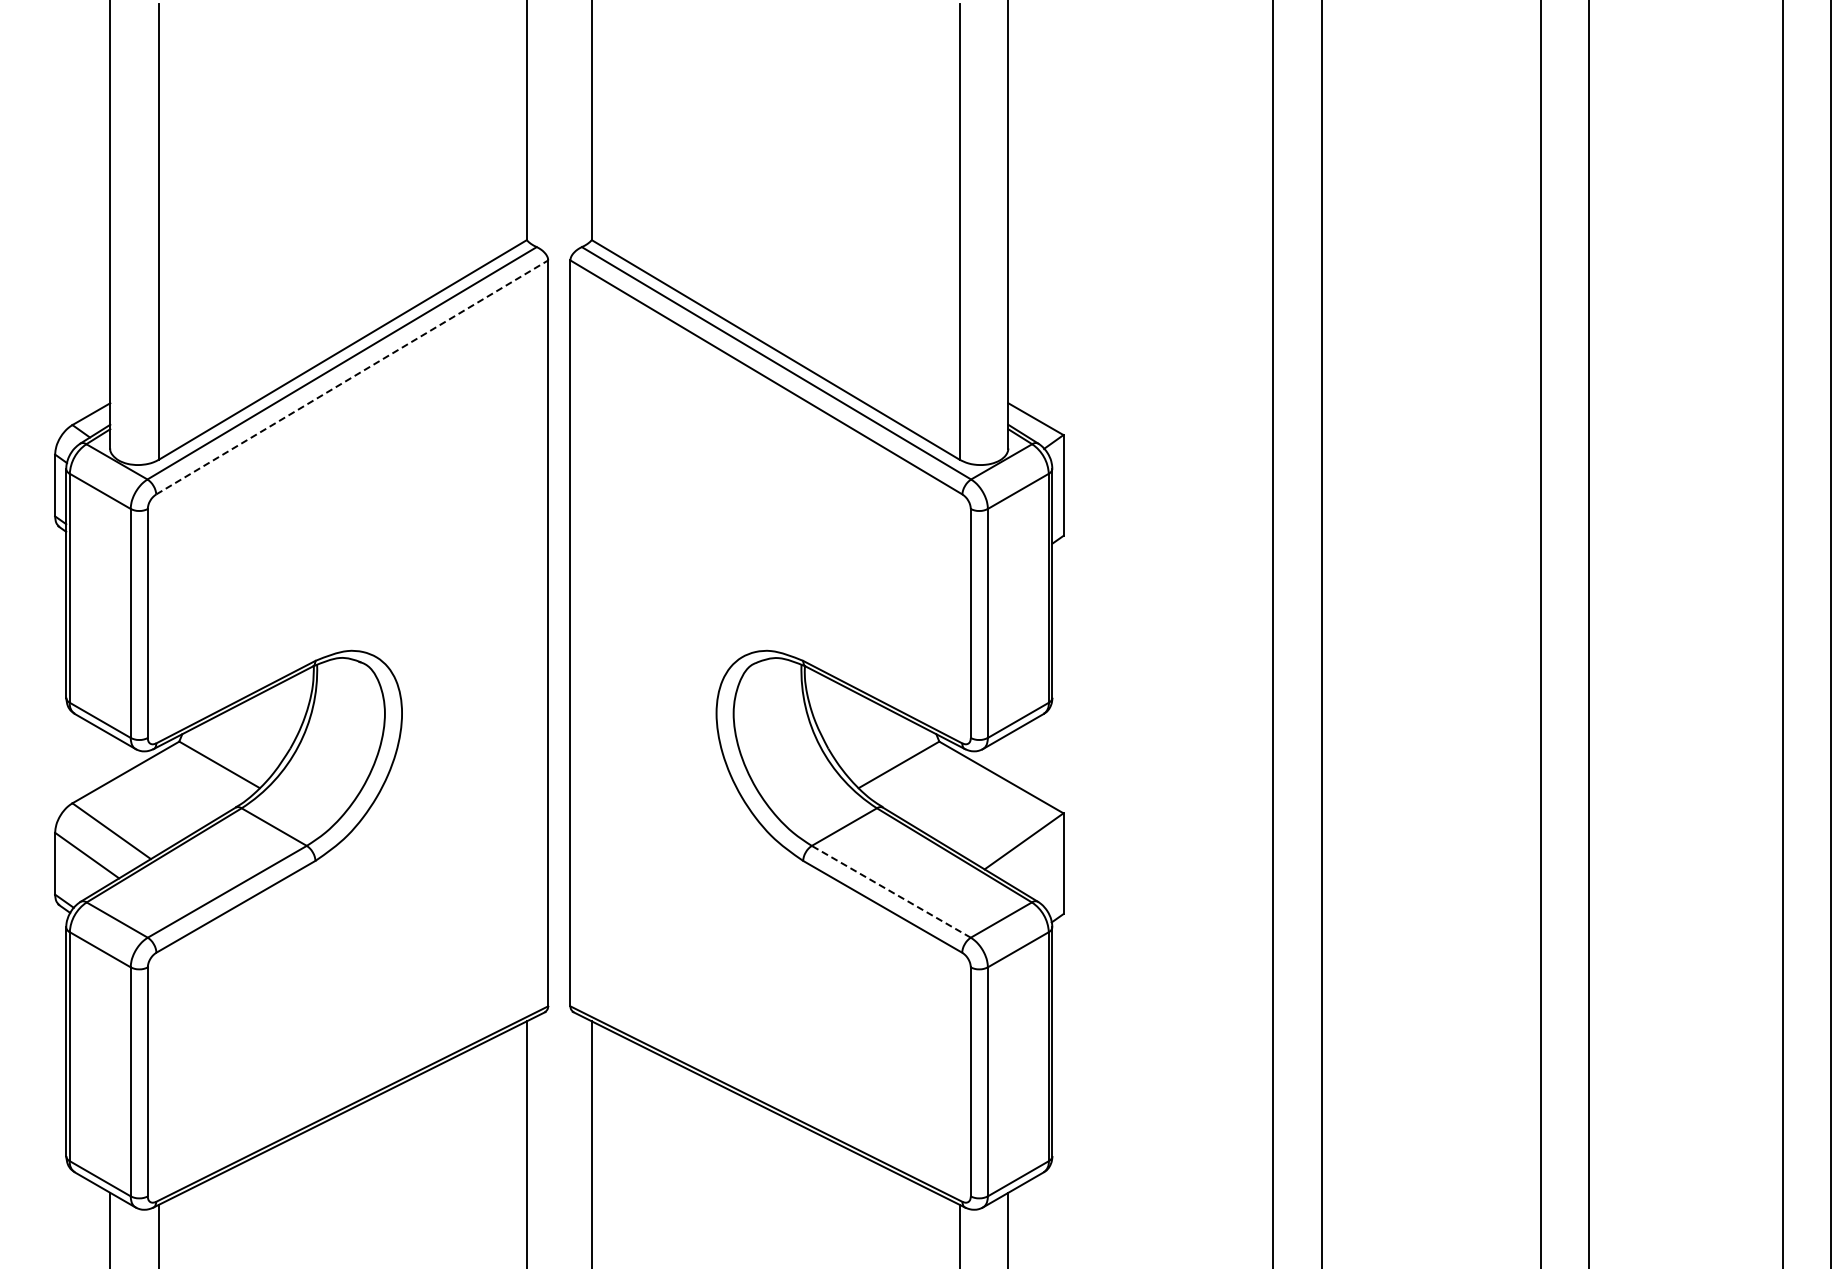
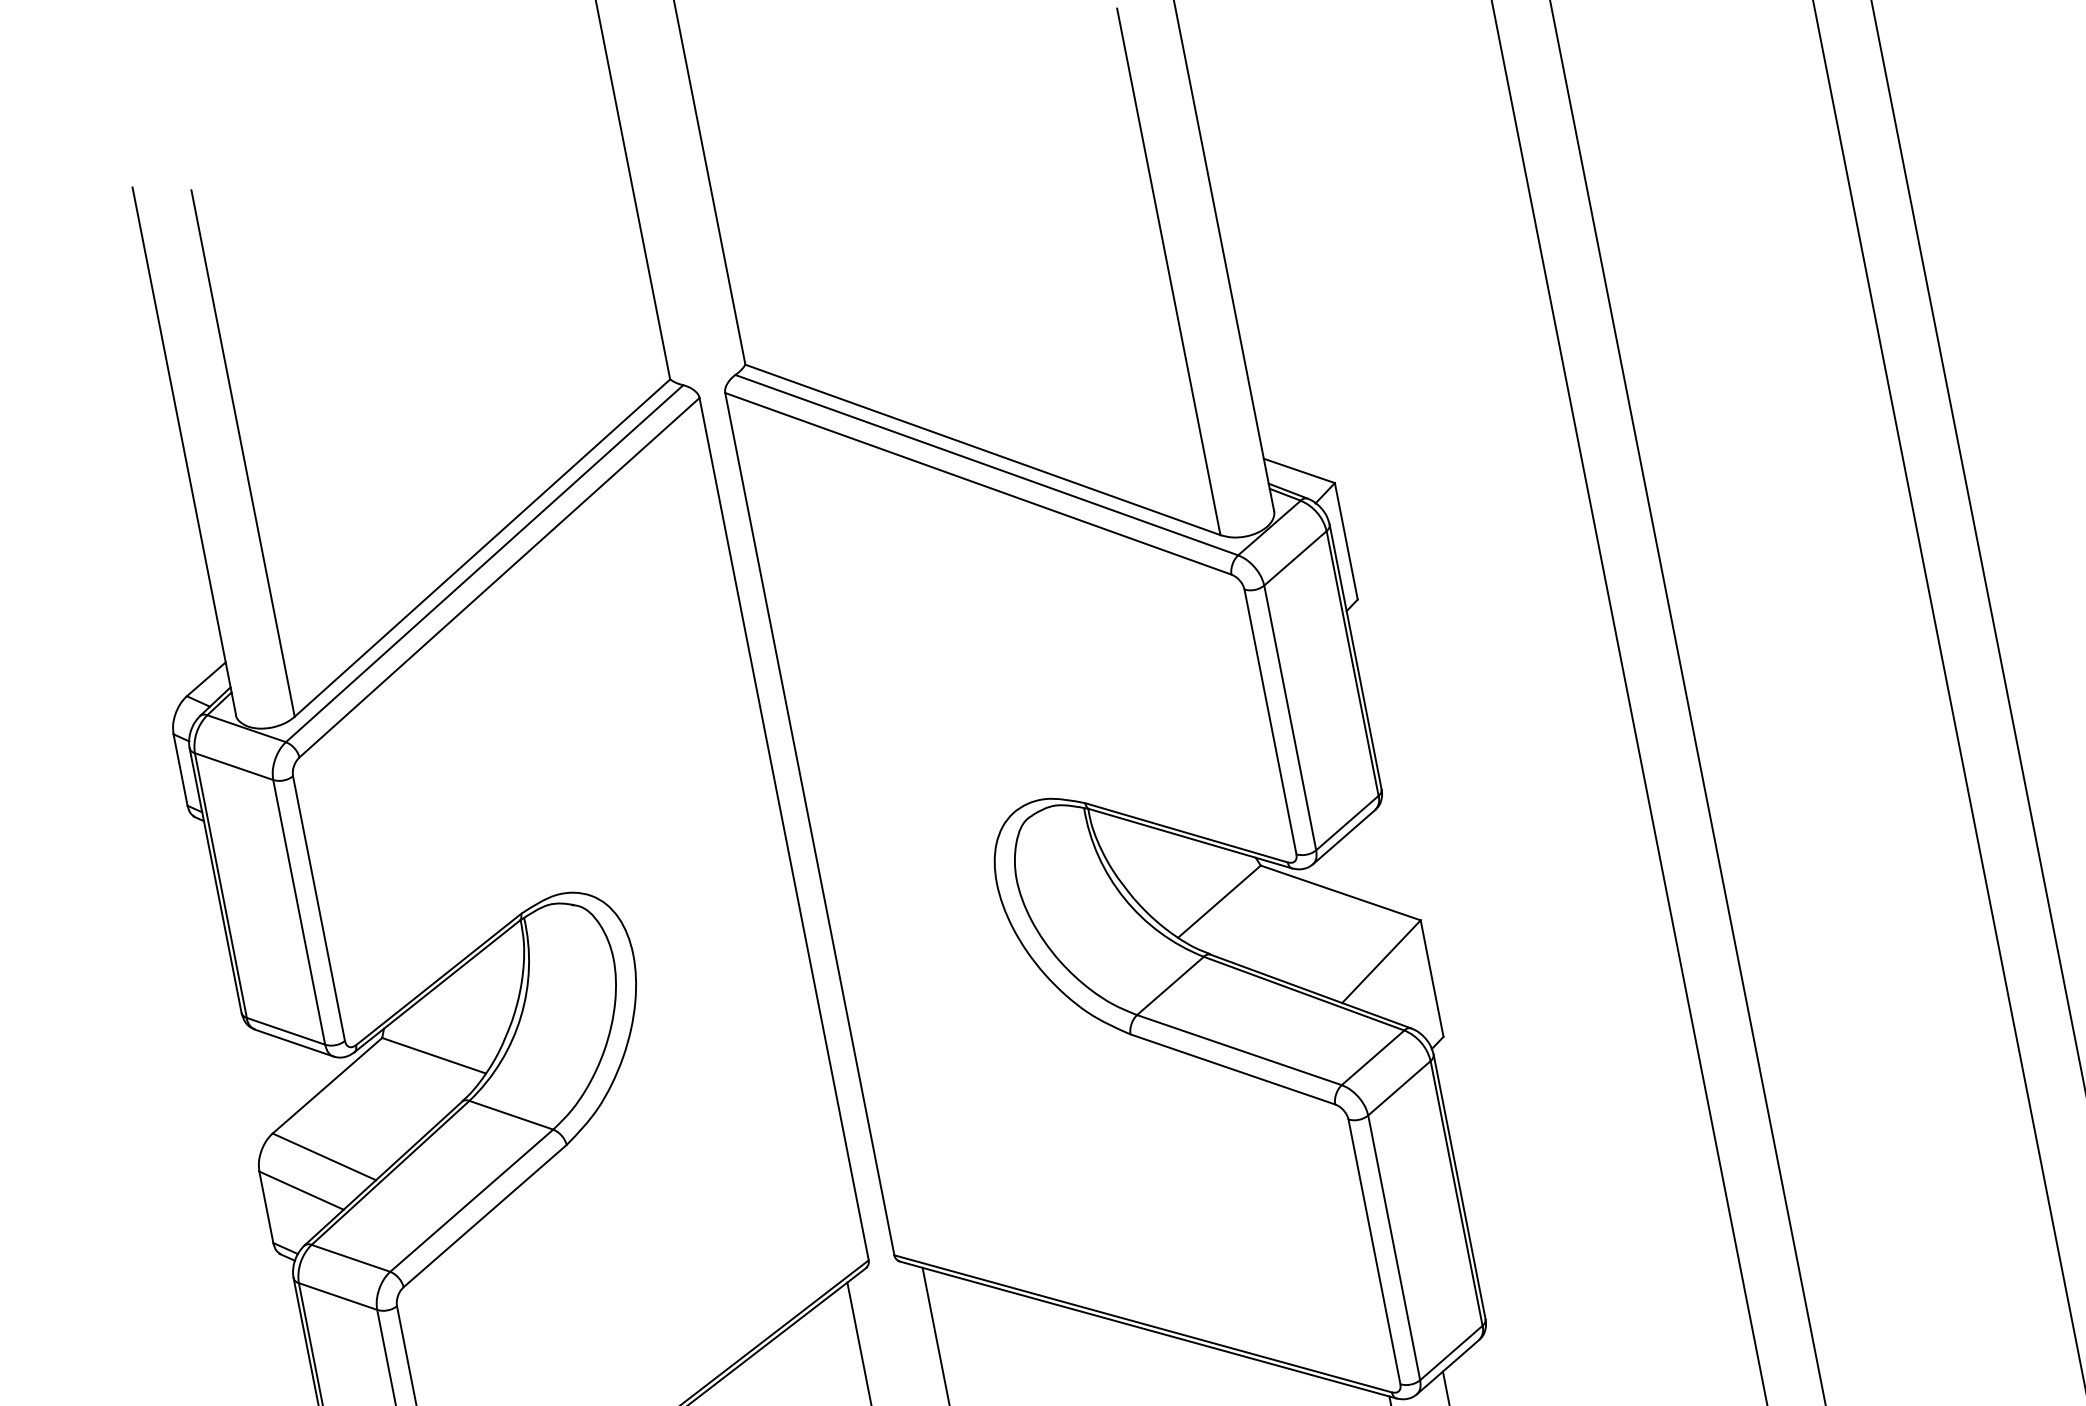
line: (352, 377) -> (499, 577), dashed -> solid
line: (891, 891) -> (1239, 1049), dashed -> solid

